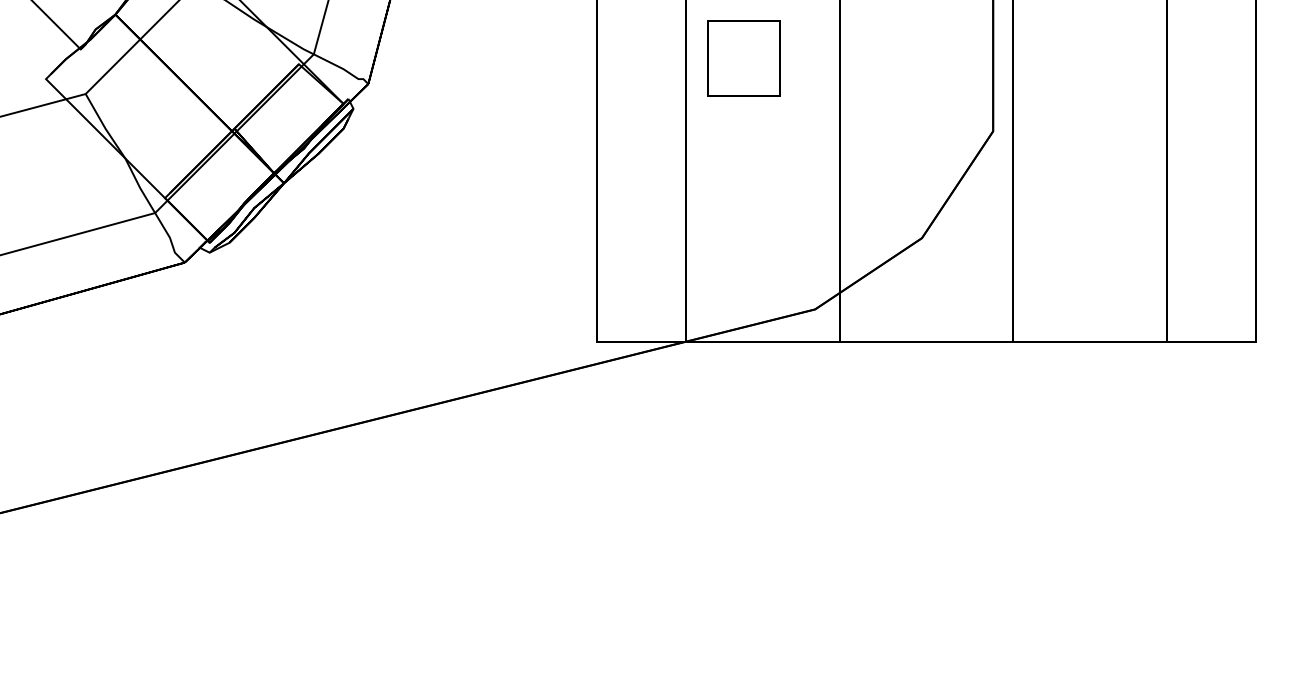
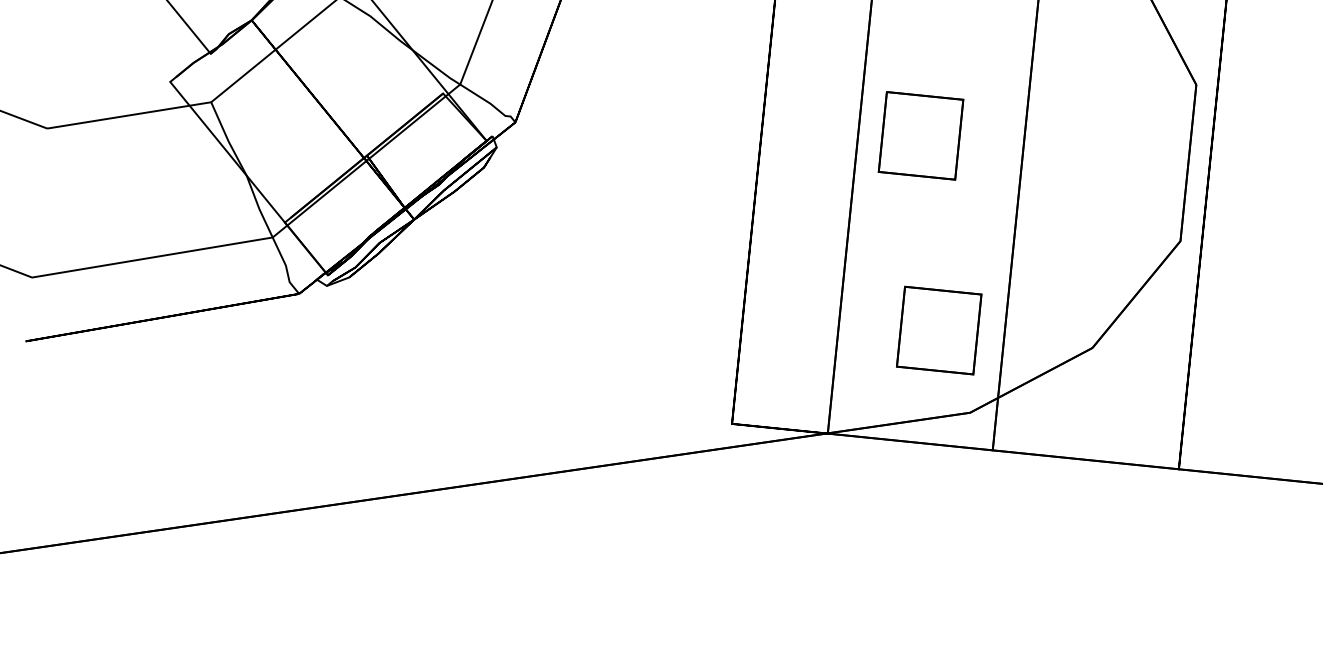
part: (778, 236) -> (938, 330), added

